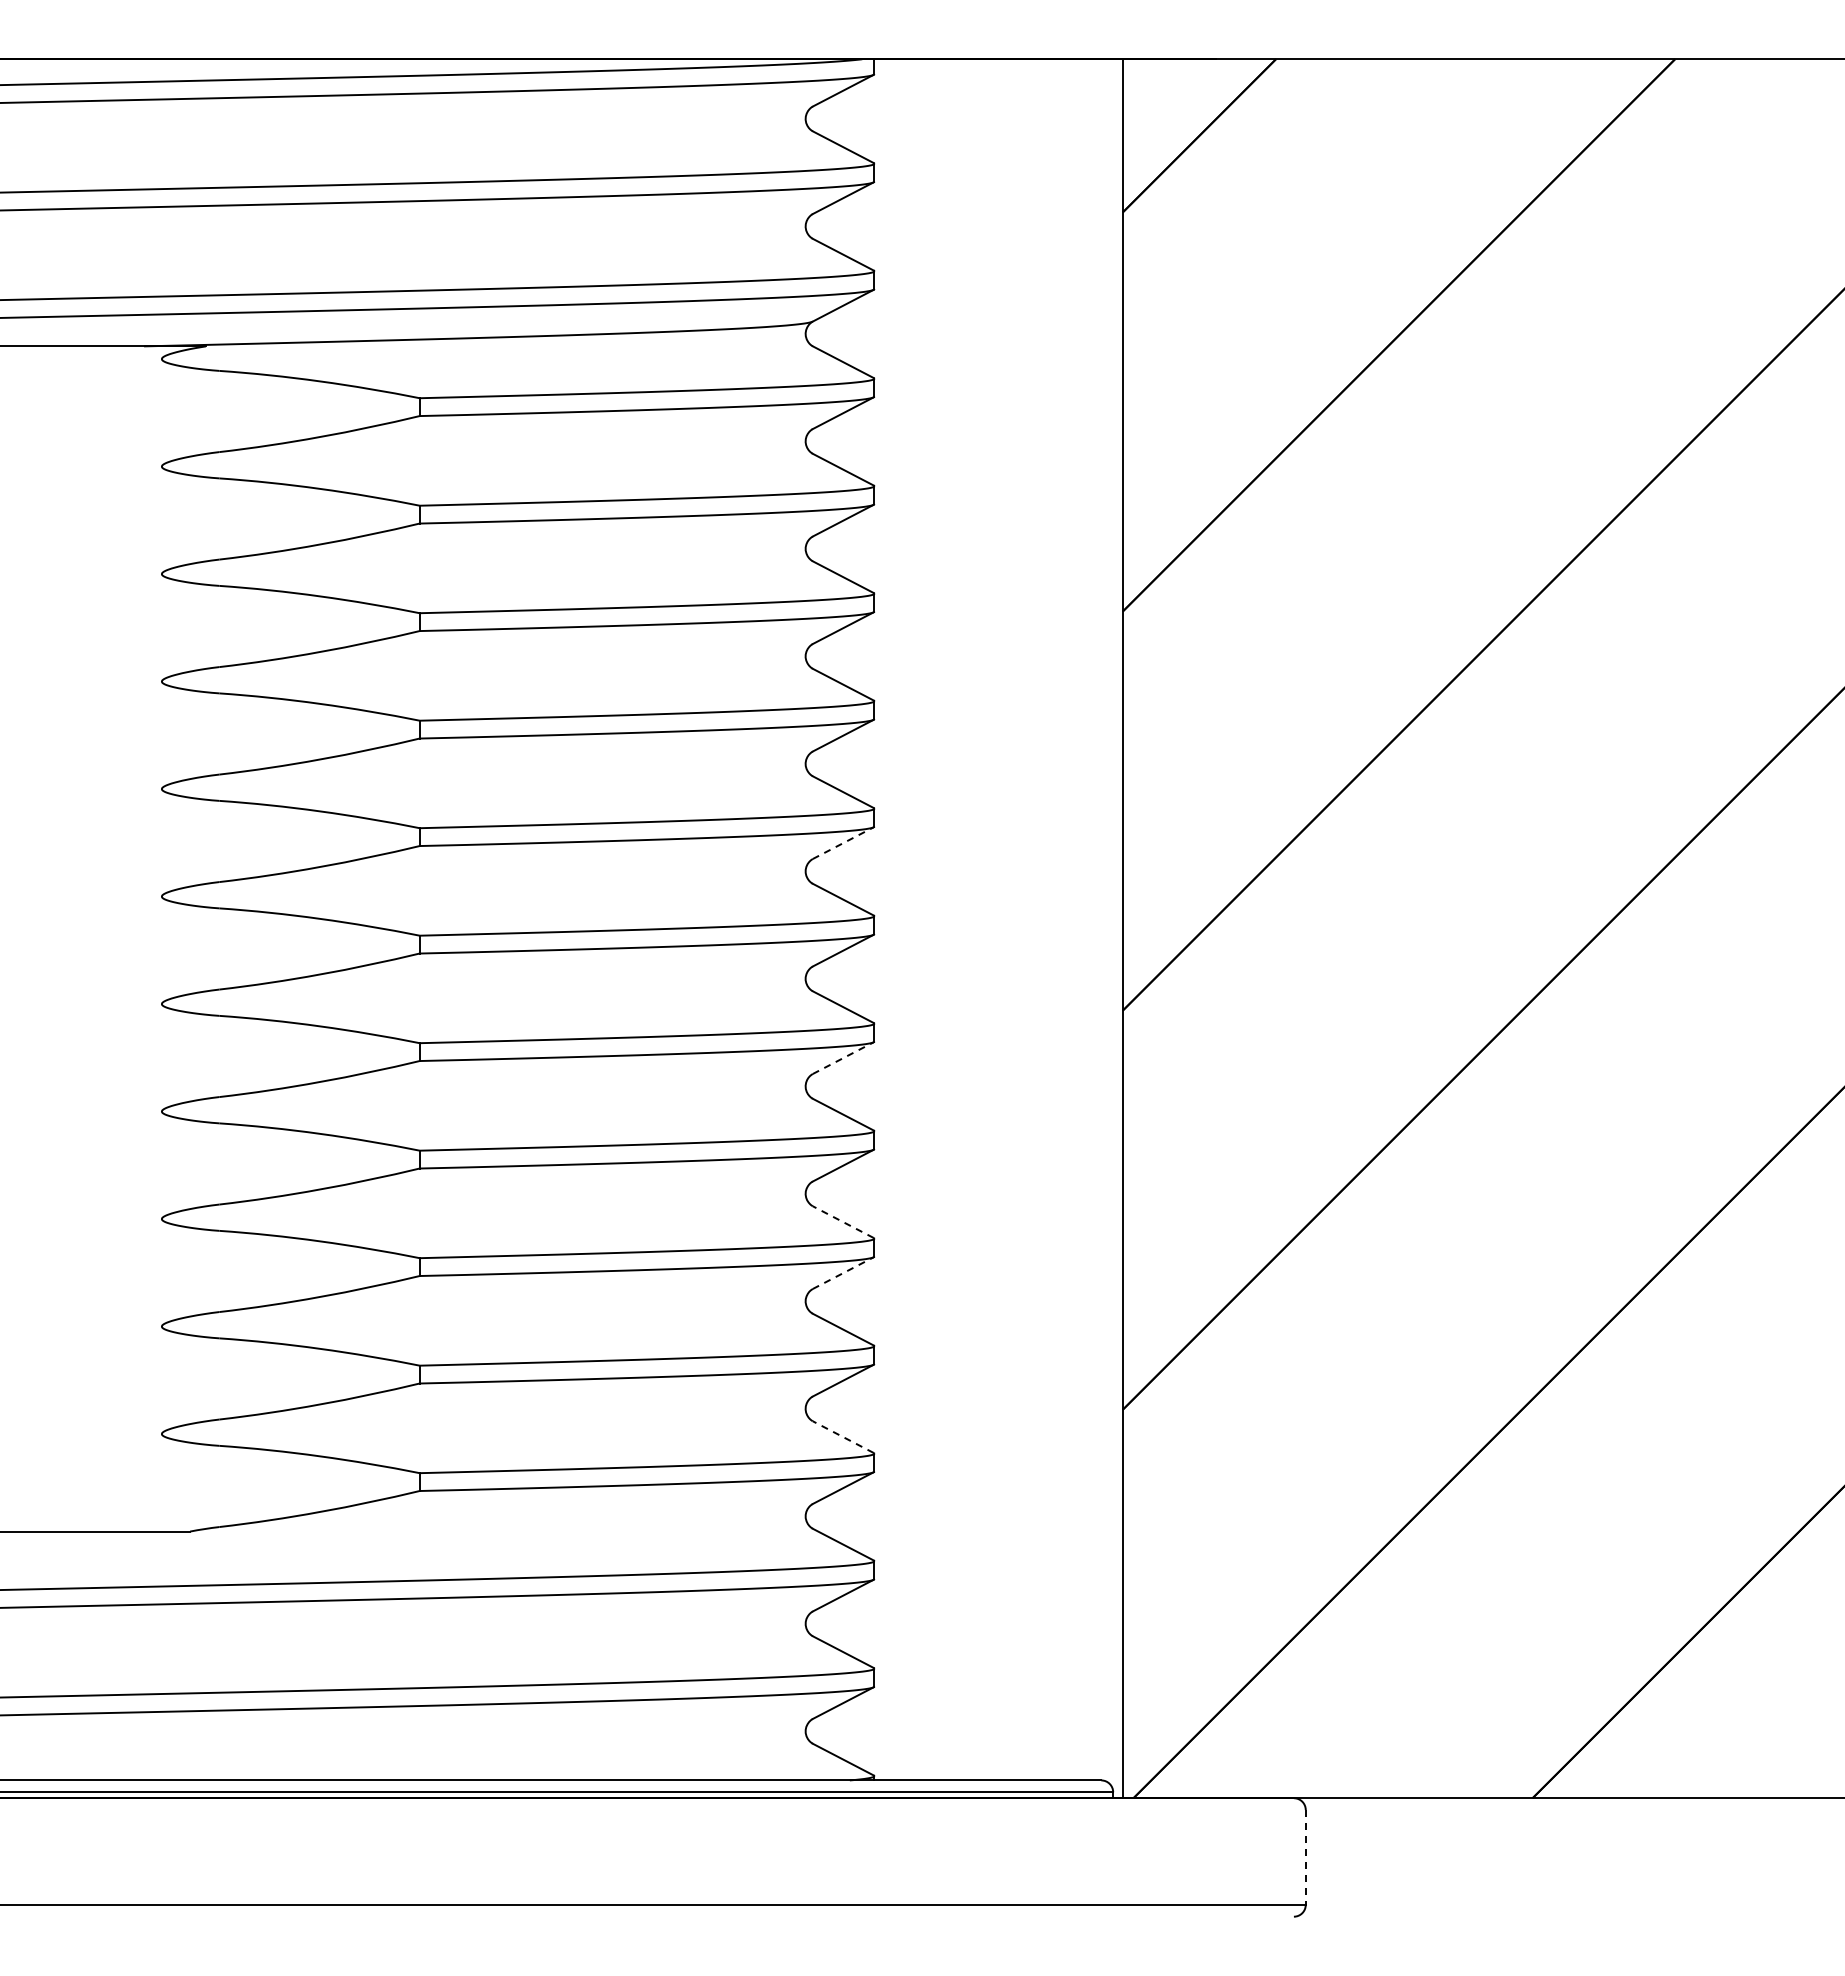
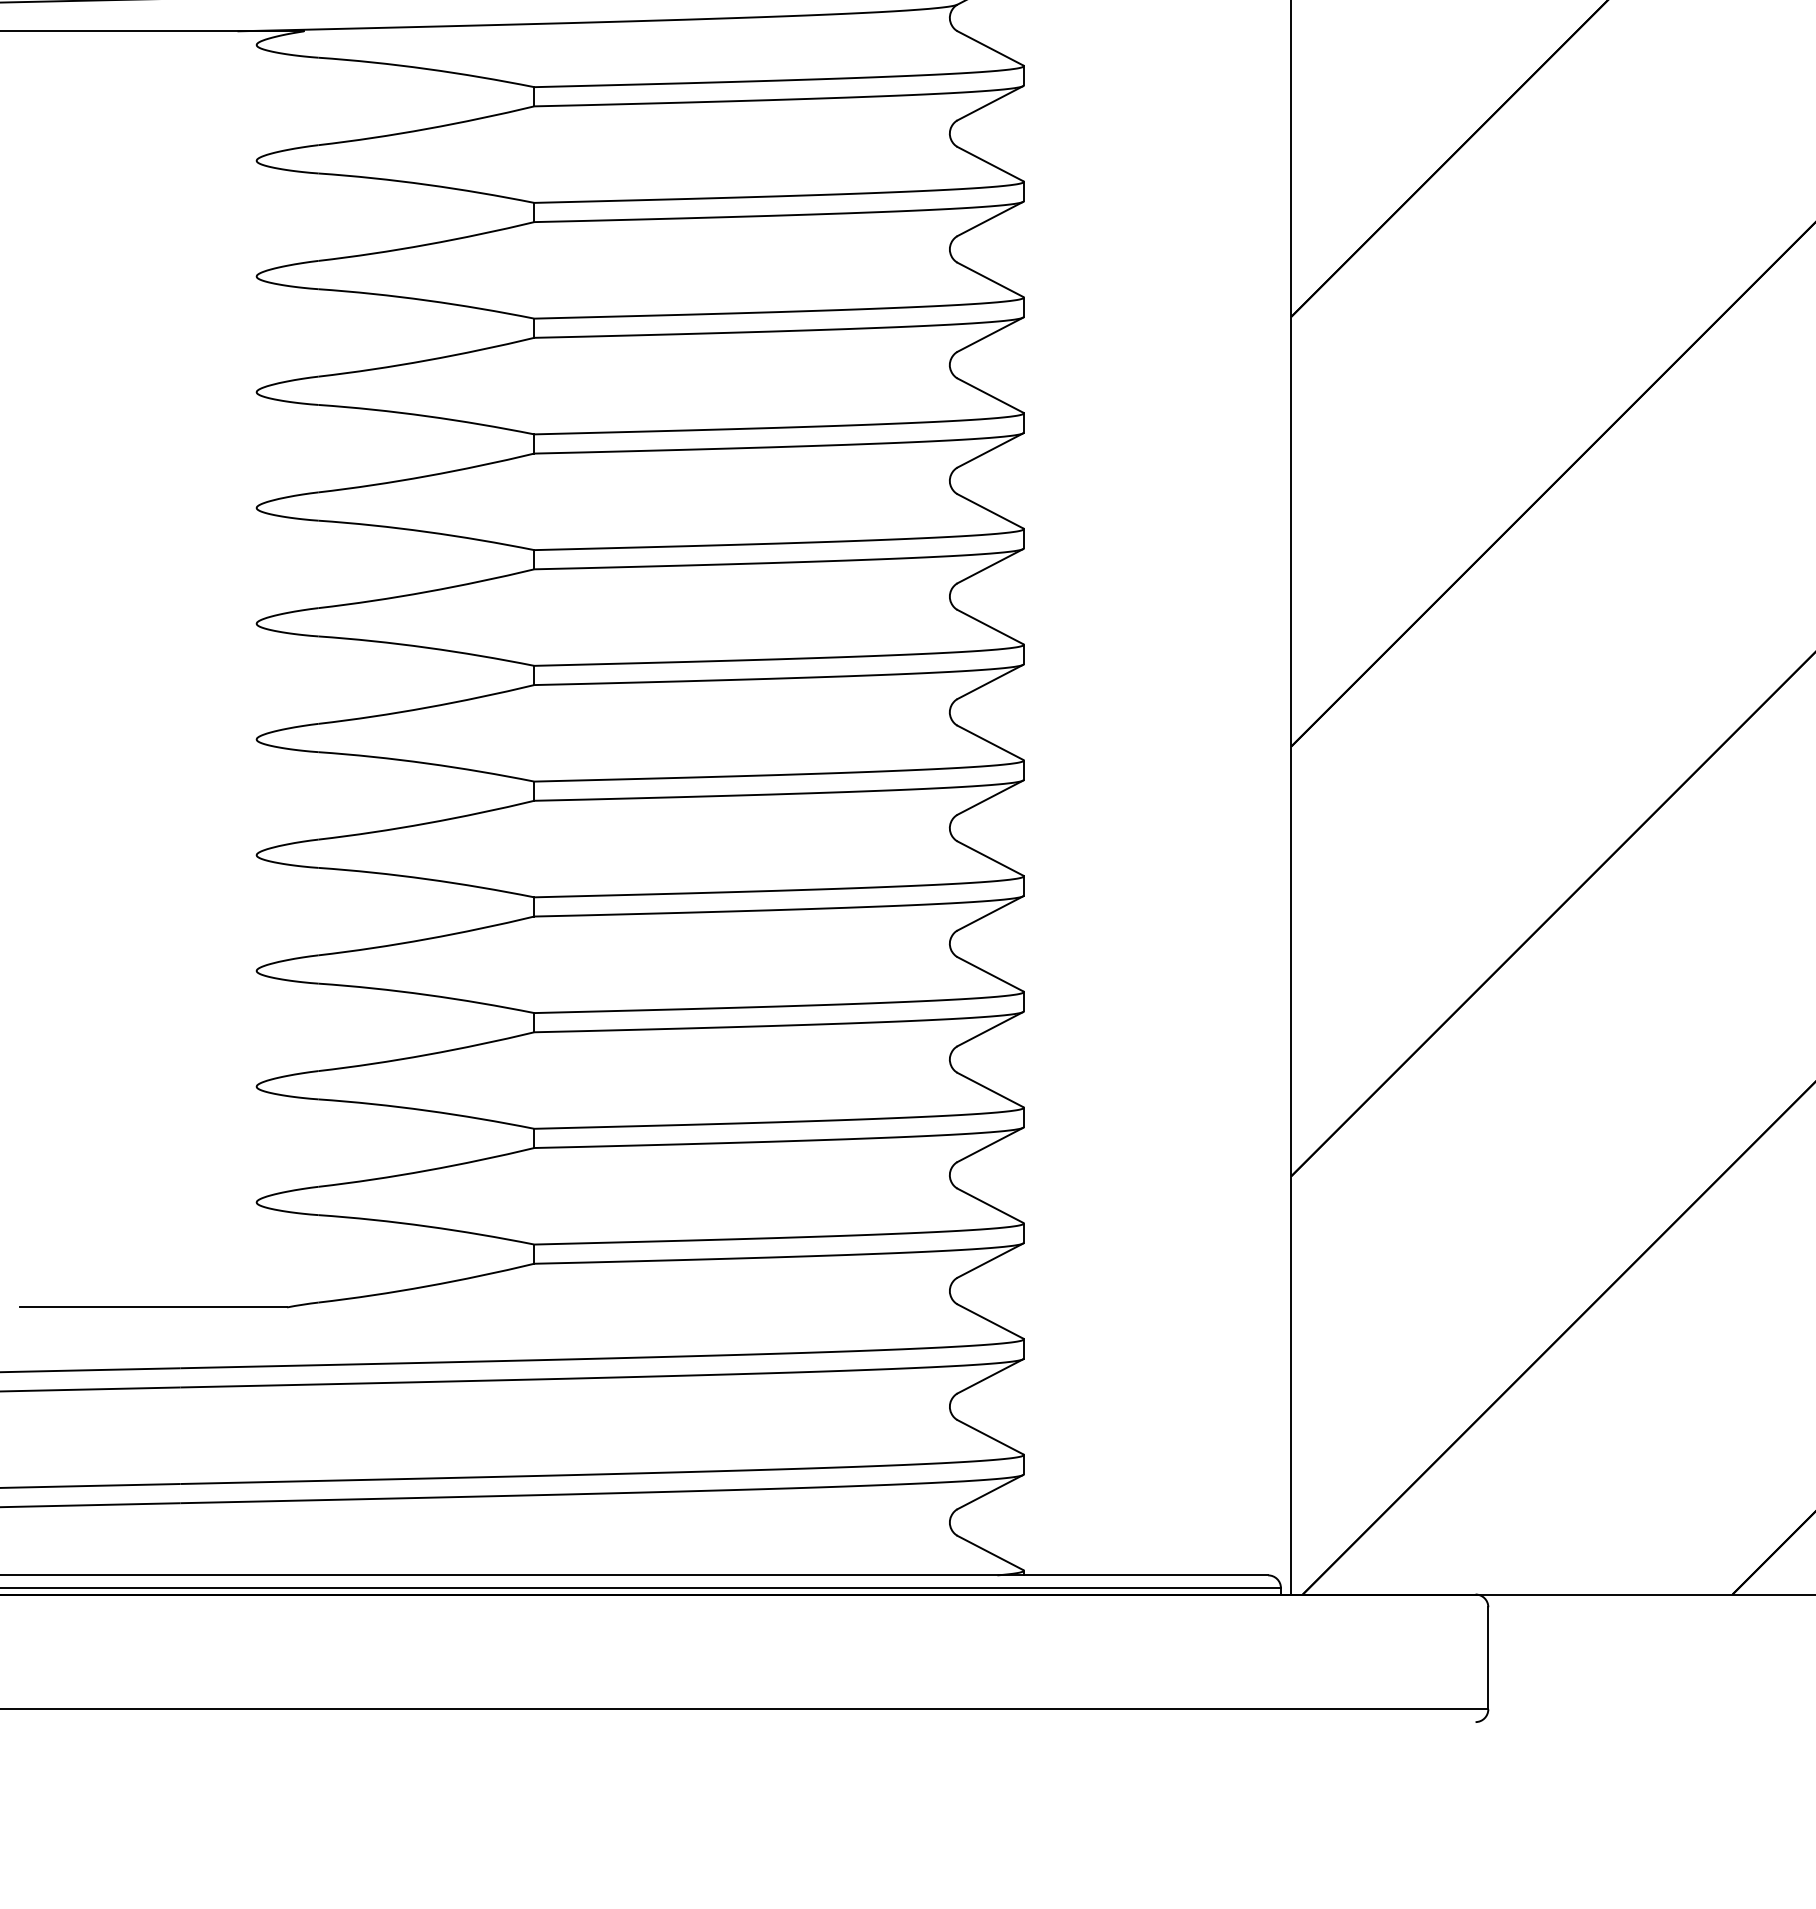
line: (843, 842) -> (990, 565), dashed -> solid
line: (843, 1057) -> (990, 797), dashed -> solid
line: (842, 1221) -> (989, 973), dashed -> solid
line: (843, 1272) -> (990, 1028), dashed -> solid
line: (842, 1436) -> (989, 1205), dashed -> solid
line: (1305, 1857) -> (1488, 1658), dashed -> solid

